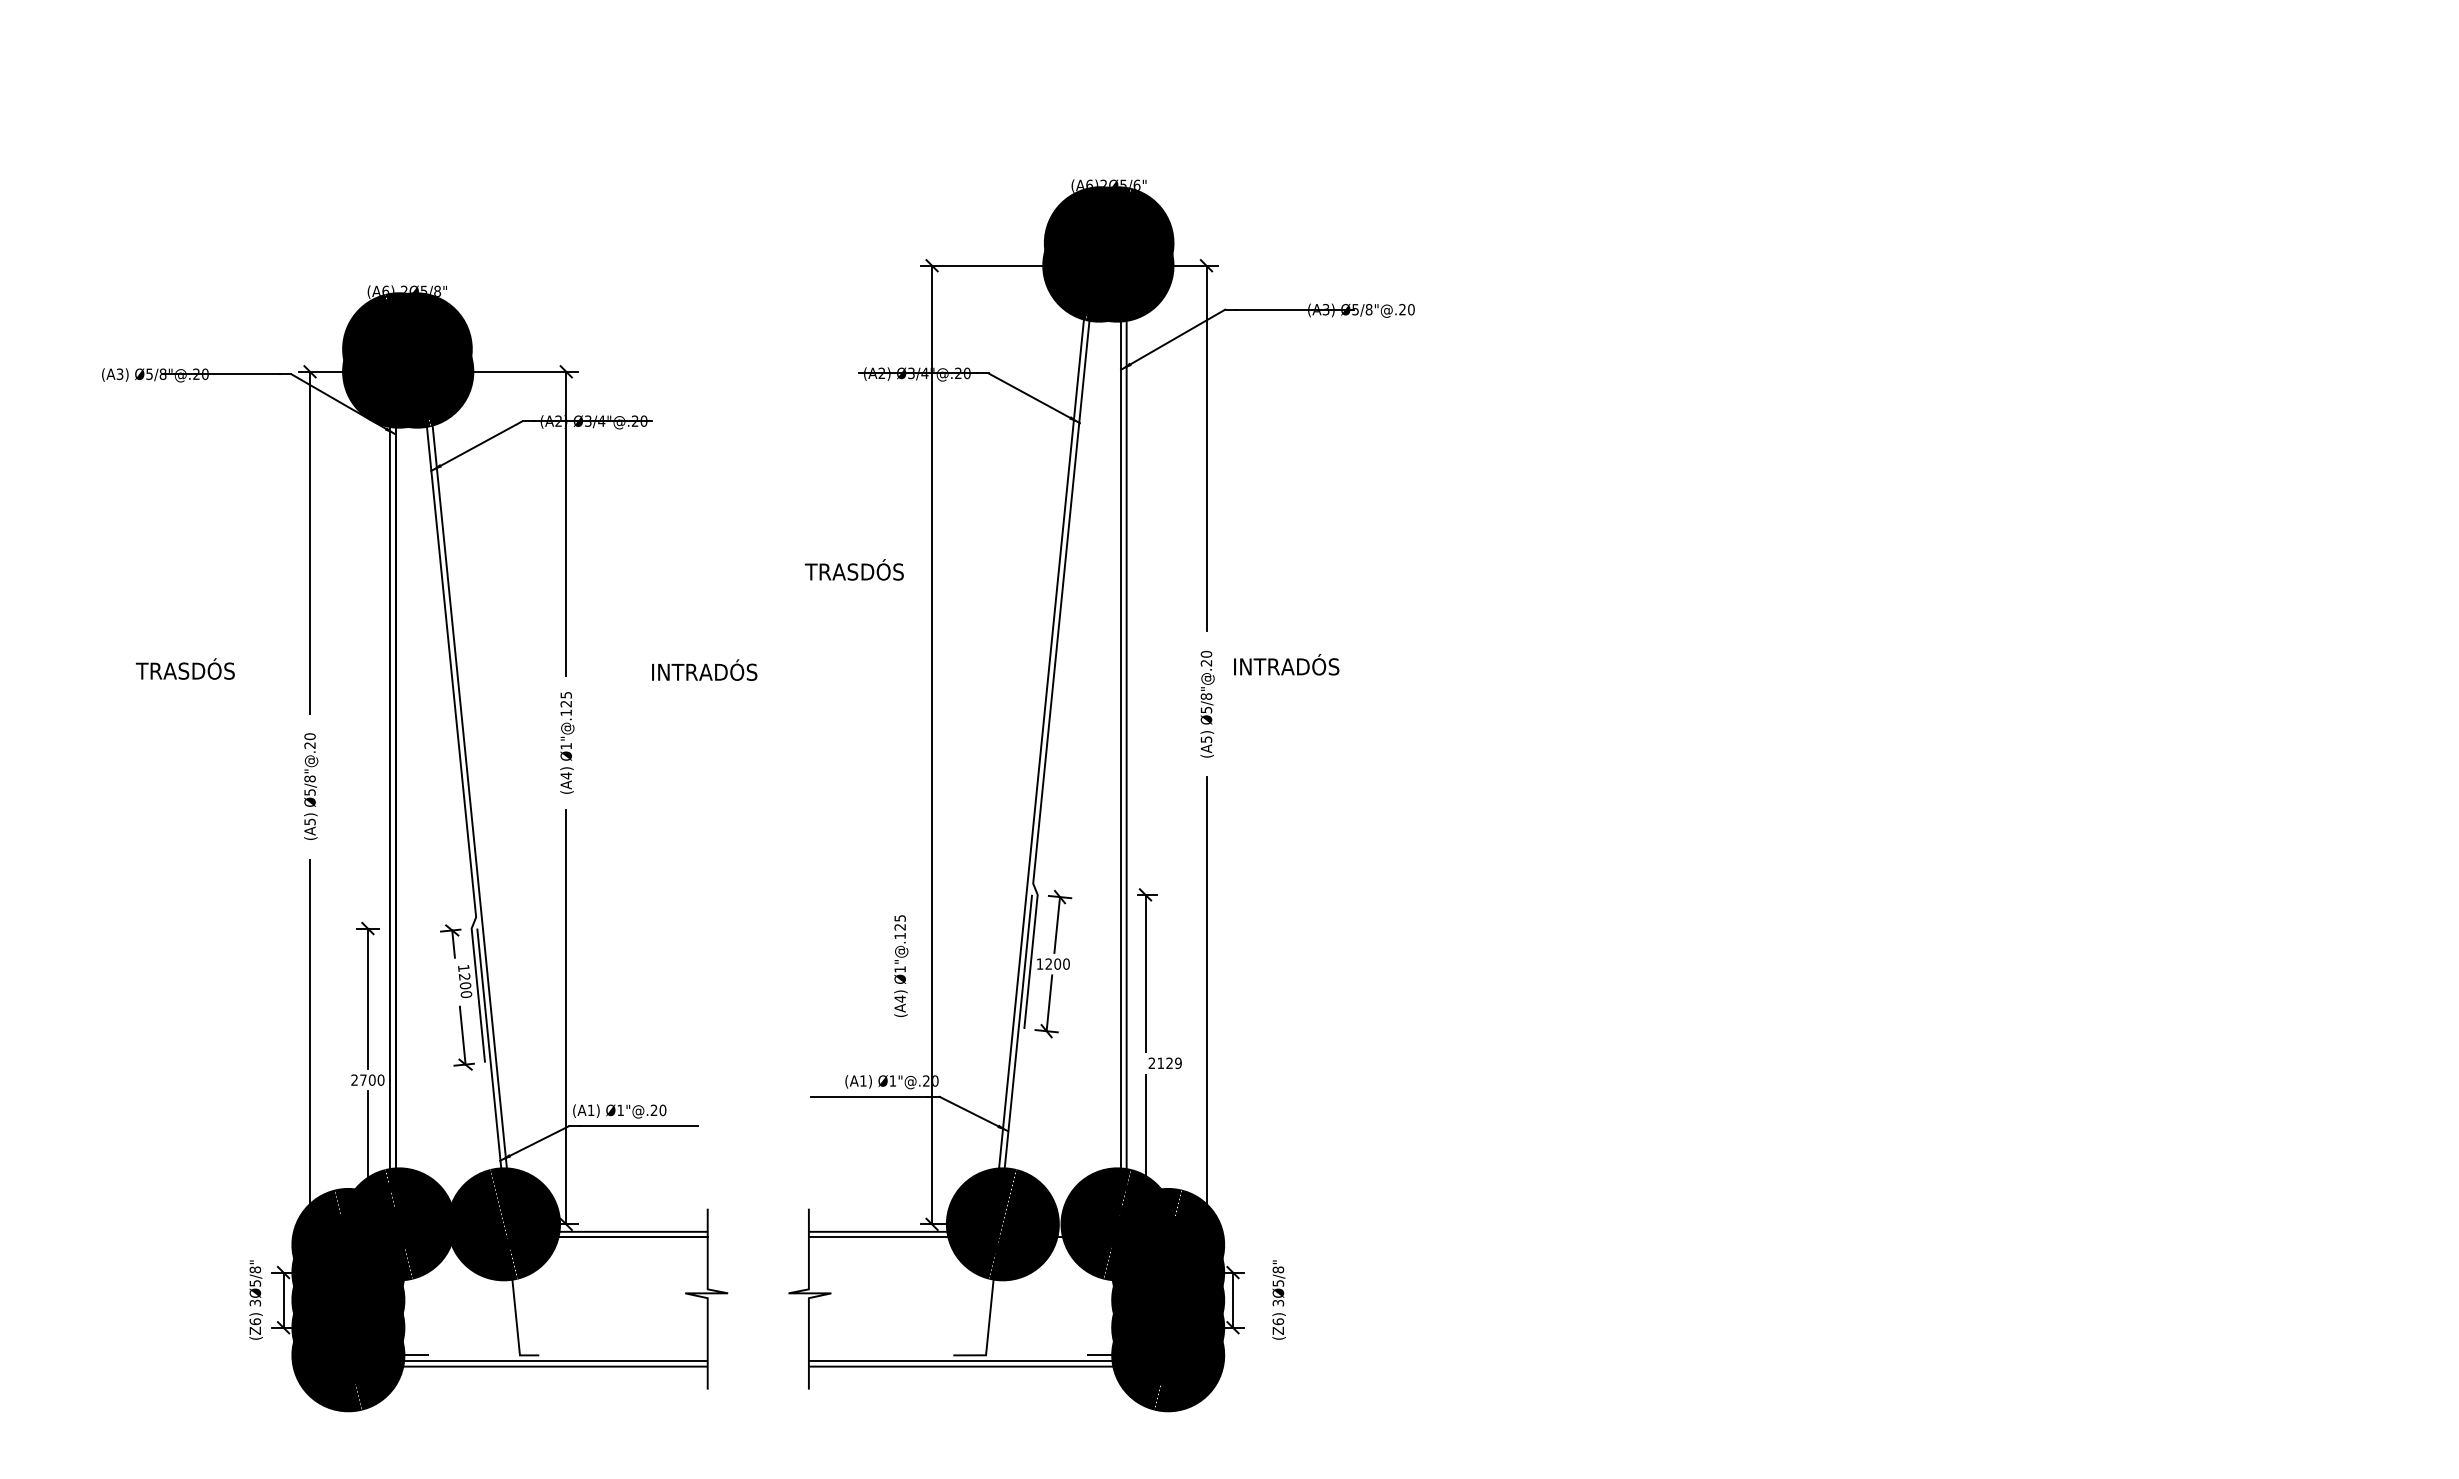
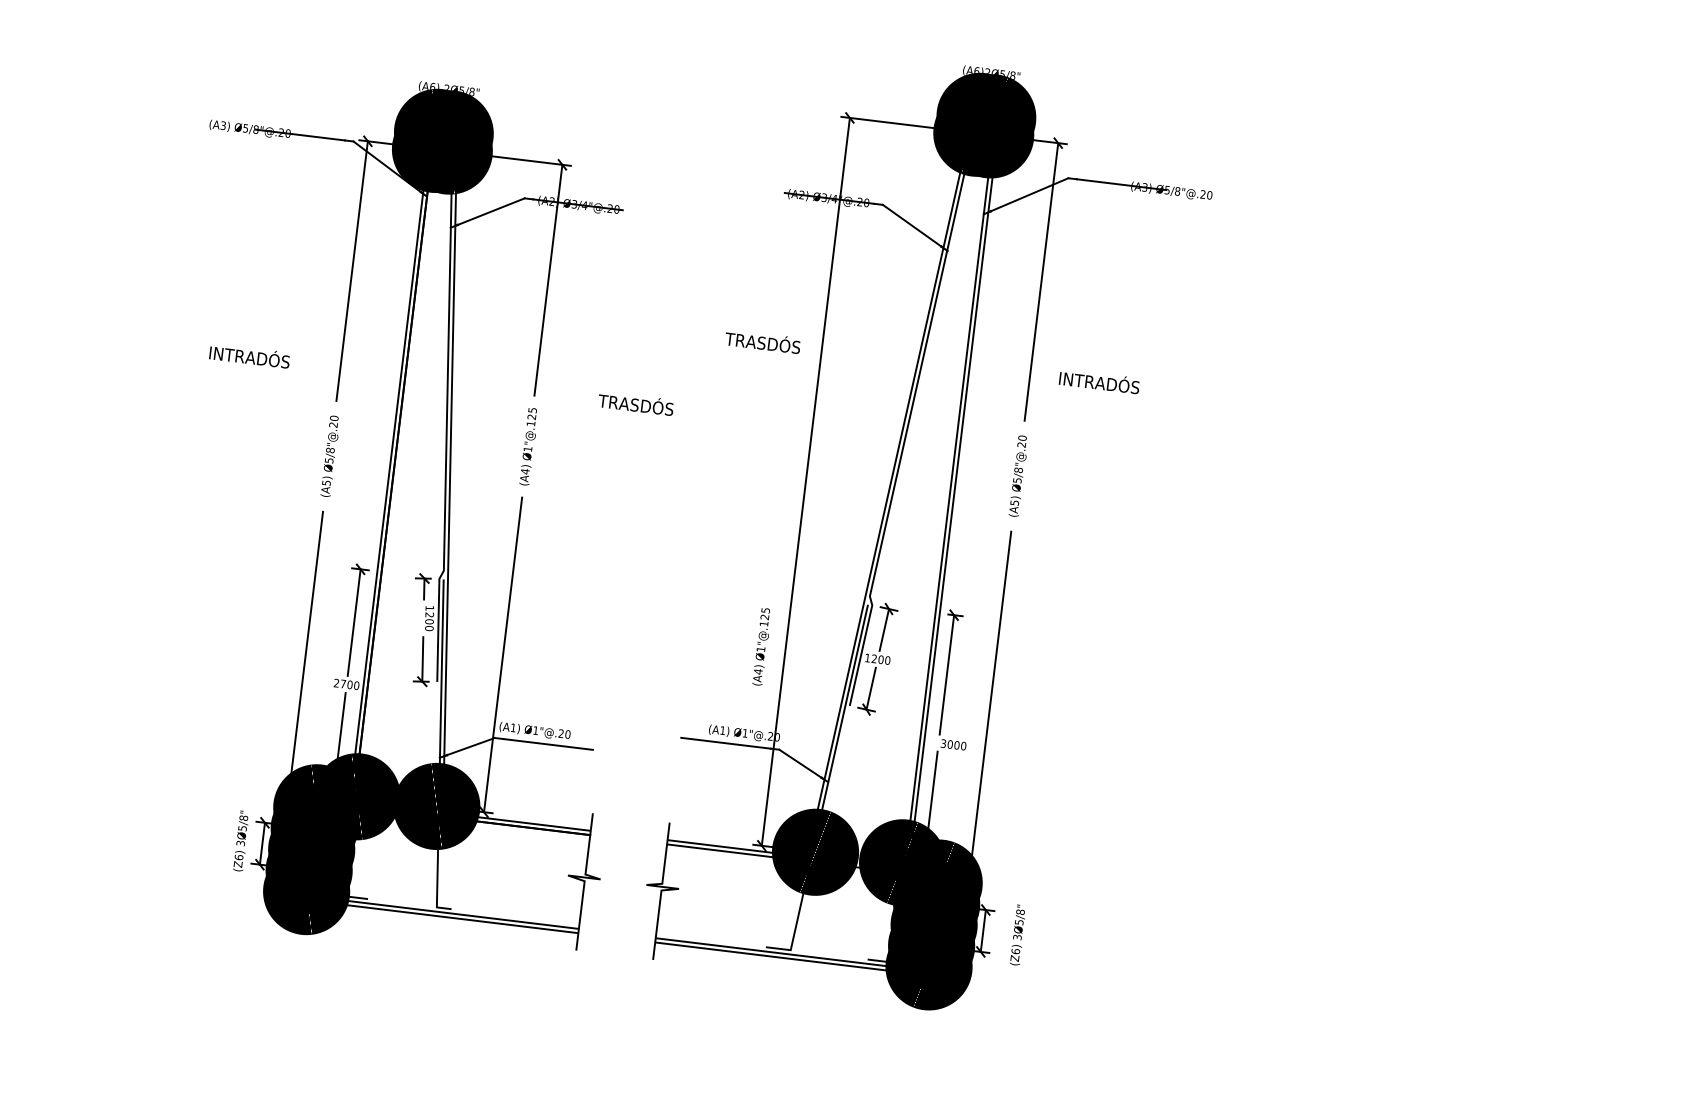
text: (1136, 183) -> (1012, 74), (A6)2Ø5/6" -> (A6)2Ø5/8"
text: (1286, 664) -> (1099, 381), moved
text: (189, 668) -> (249, 355), TRASDÓS -> INTRADÓS
text: (703, 669) -> (639, 403), INTRADÓS -> TRASDÓS
text: (1164, 1063) -> (953, 745), 2129 -> 3000

